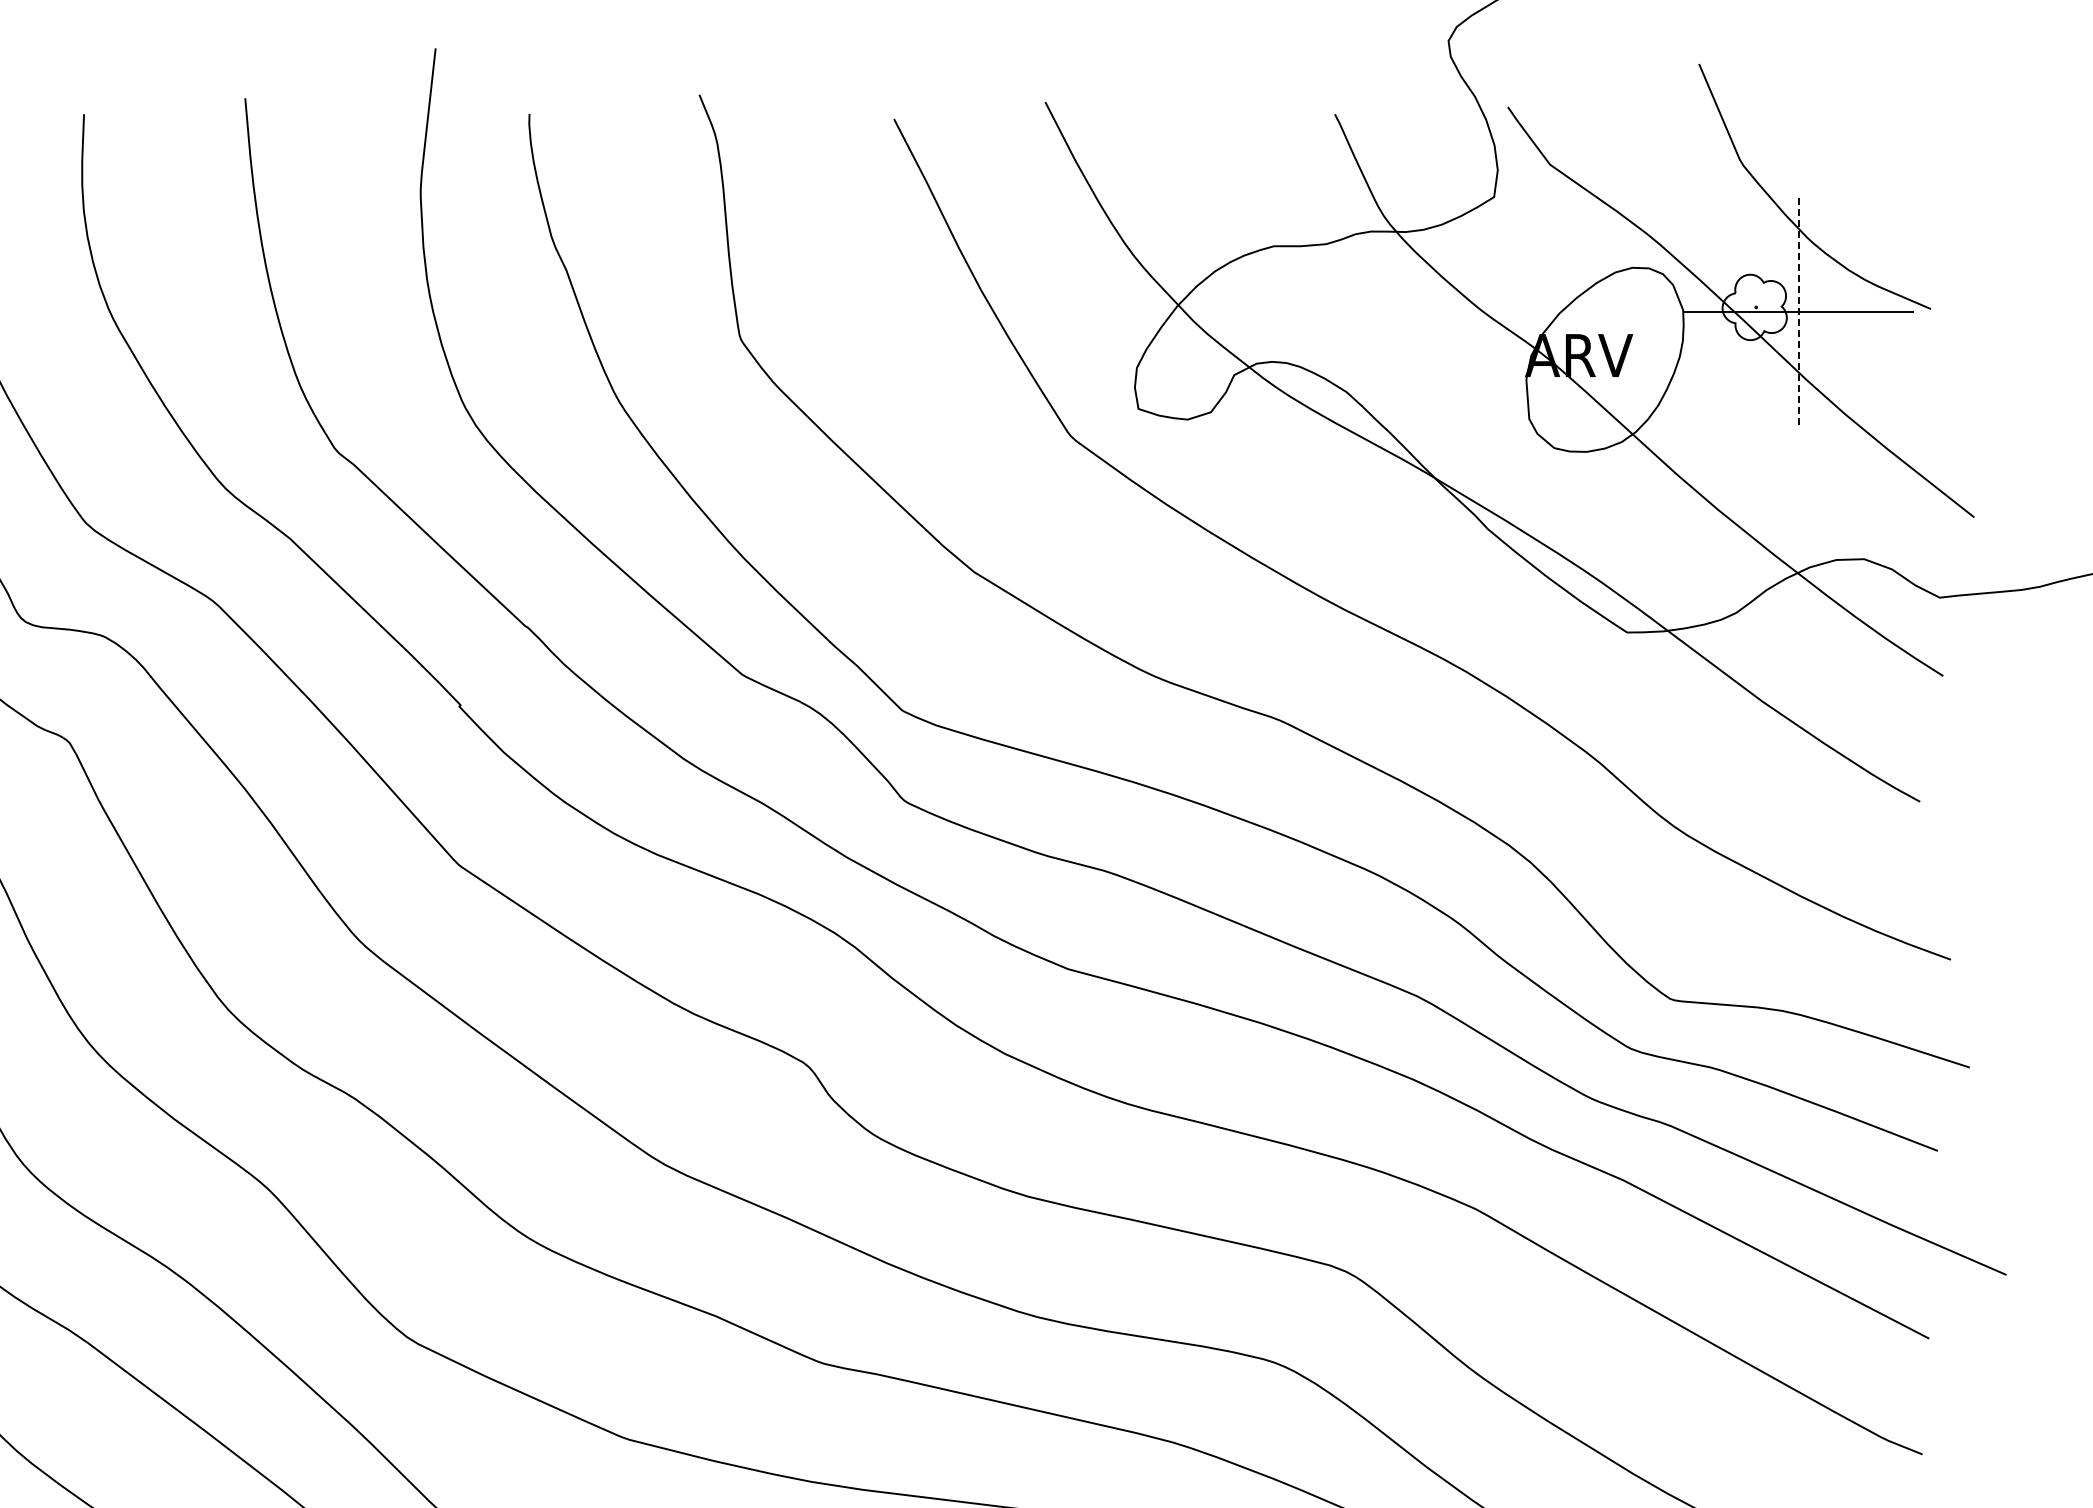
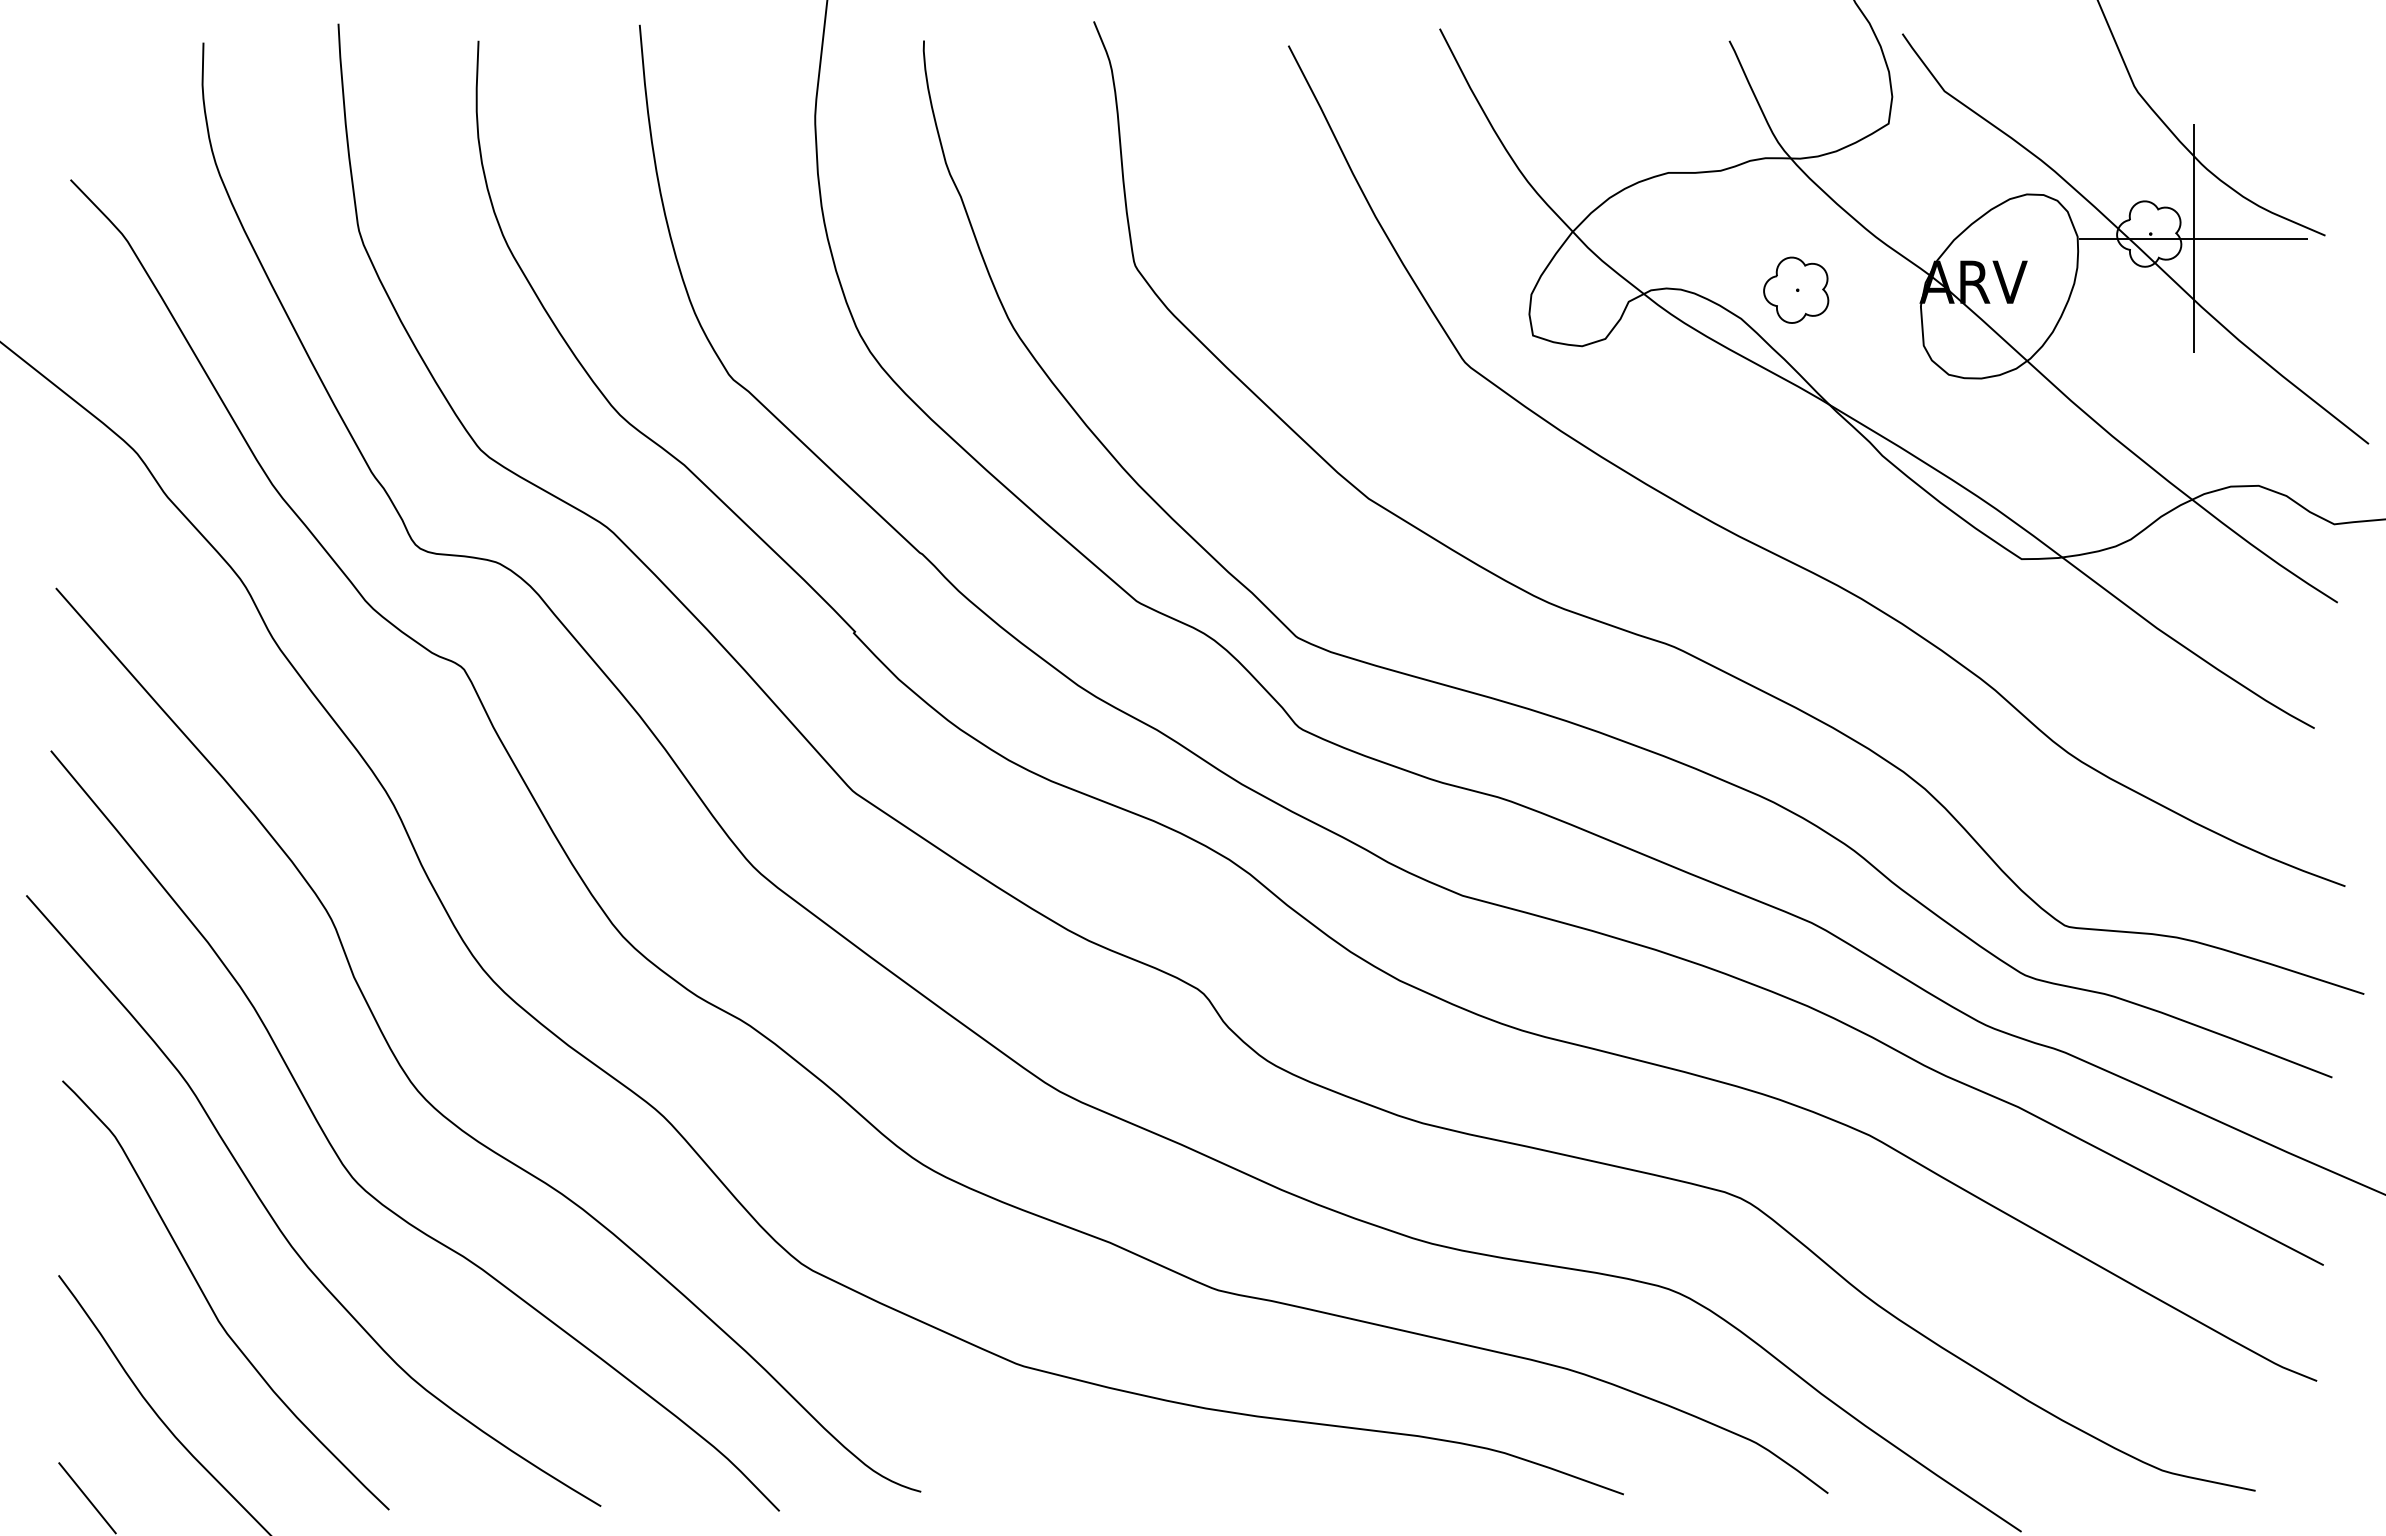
line: (1799, 311) -> (2193, 238), dashed -> solid
part: (1402, 362) -> (1796, 289), added

